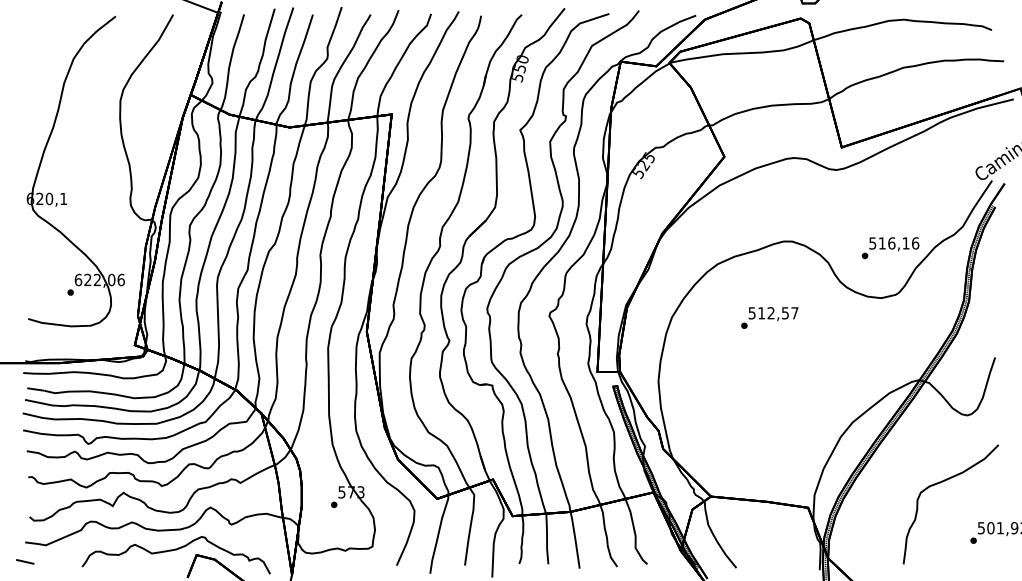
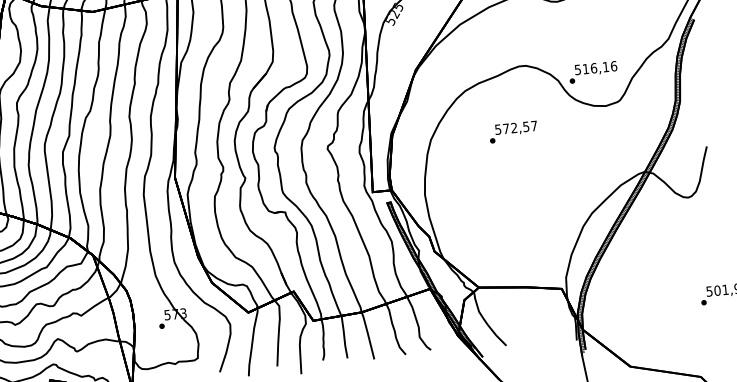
text: (890, 248) -> (593, 72), moved
text: (761, 313) -> (506, 129), 512,57 -> 572,57
part: (940, 483) -> (671, 257), removed

